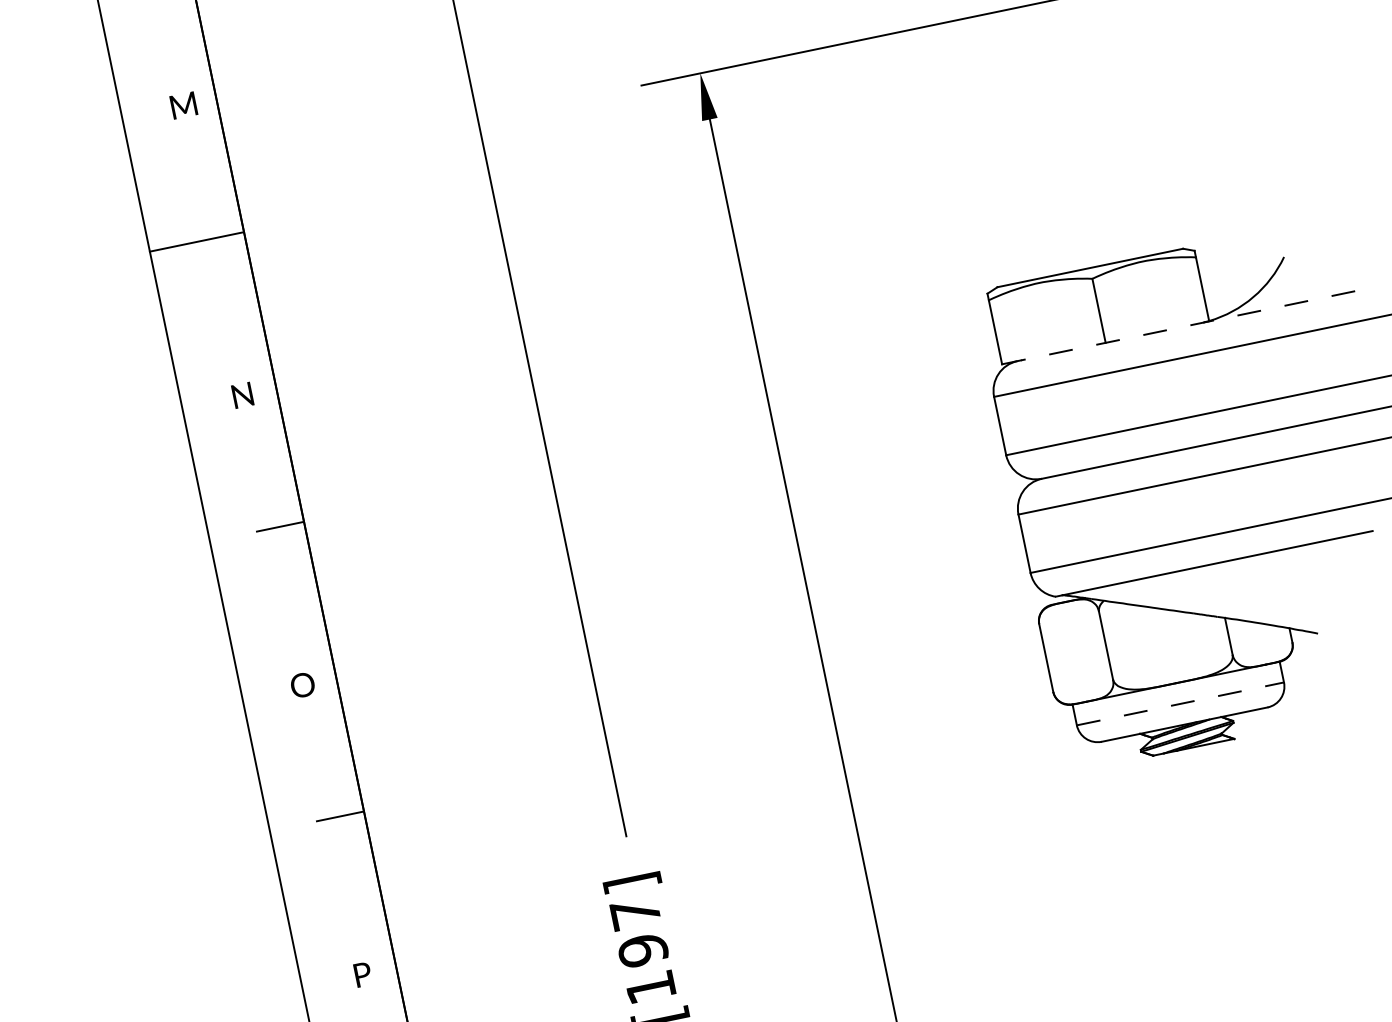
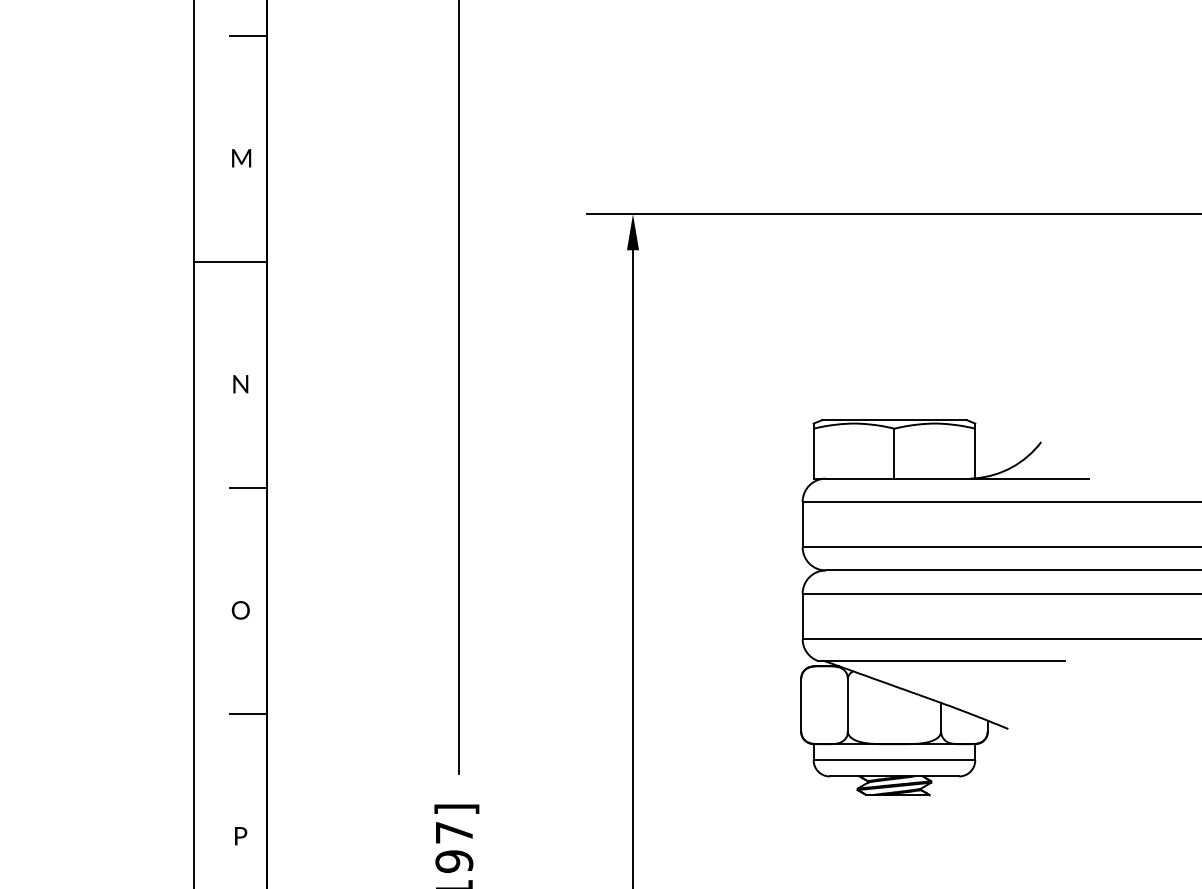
line: (1187, 325) -> (958, 478), dashed -> solid
line: (1180, 704) -> (894, 760), dashed -> solid

